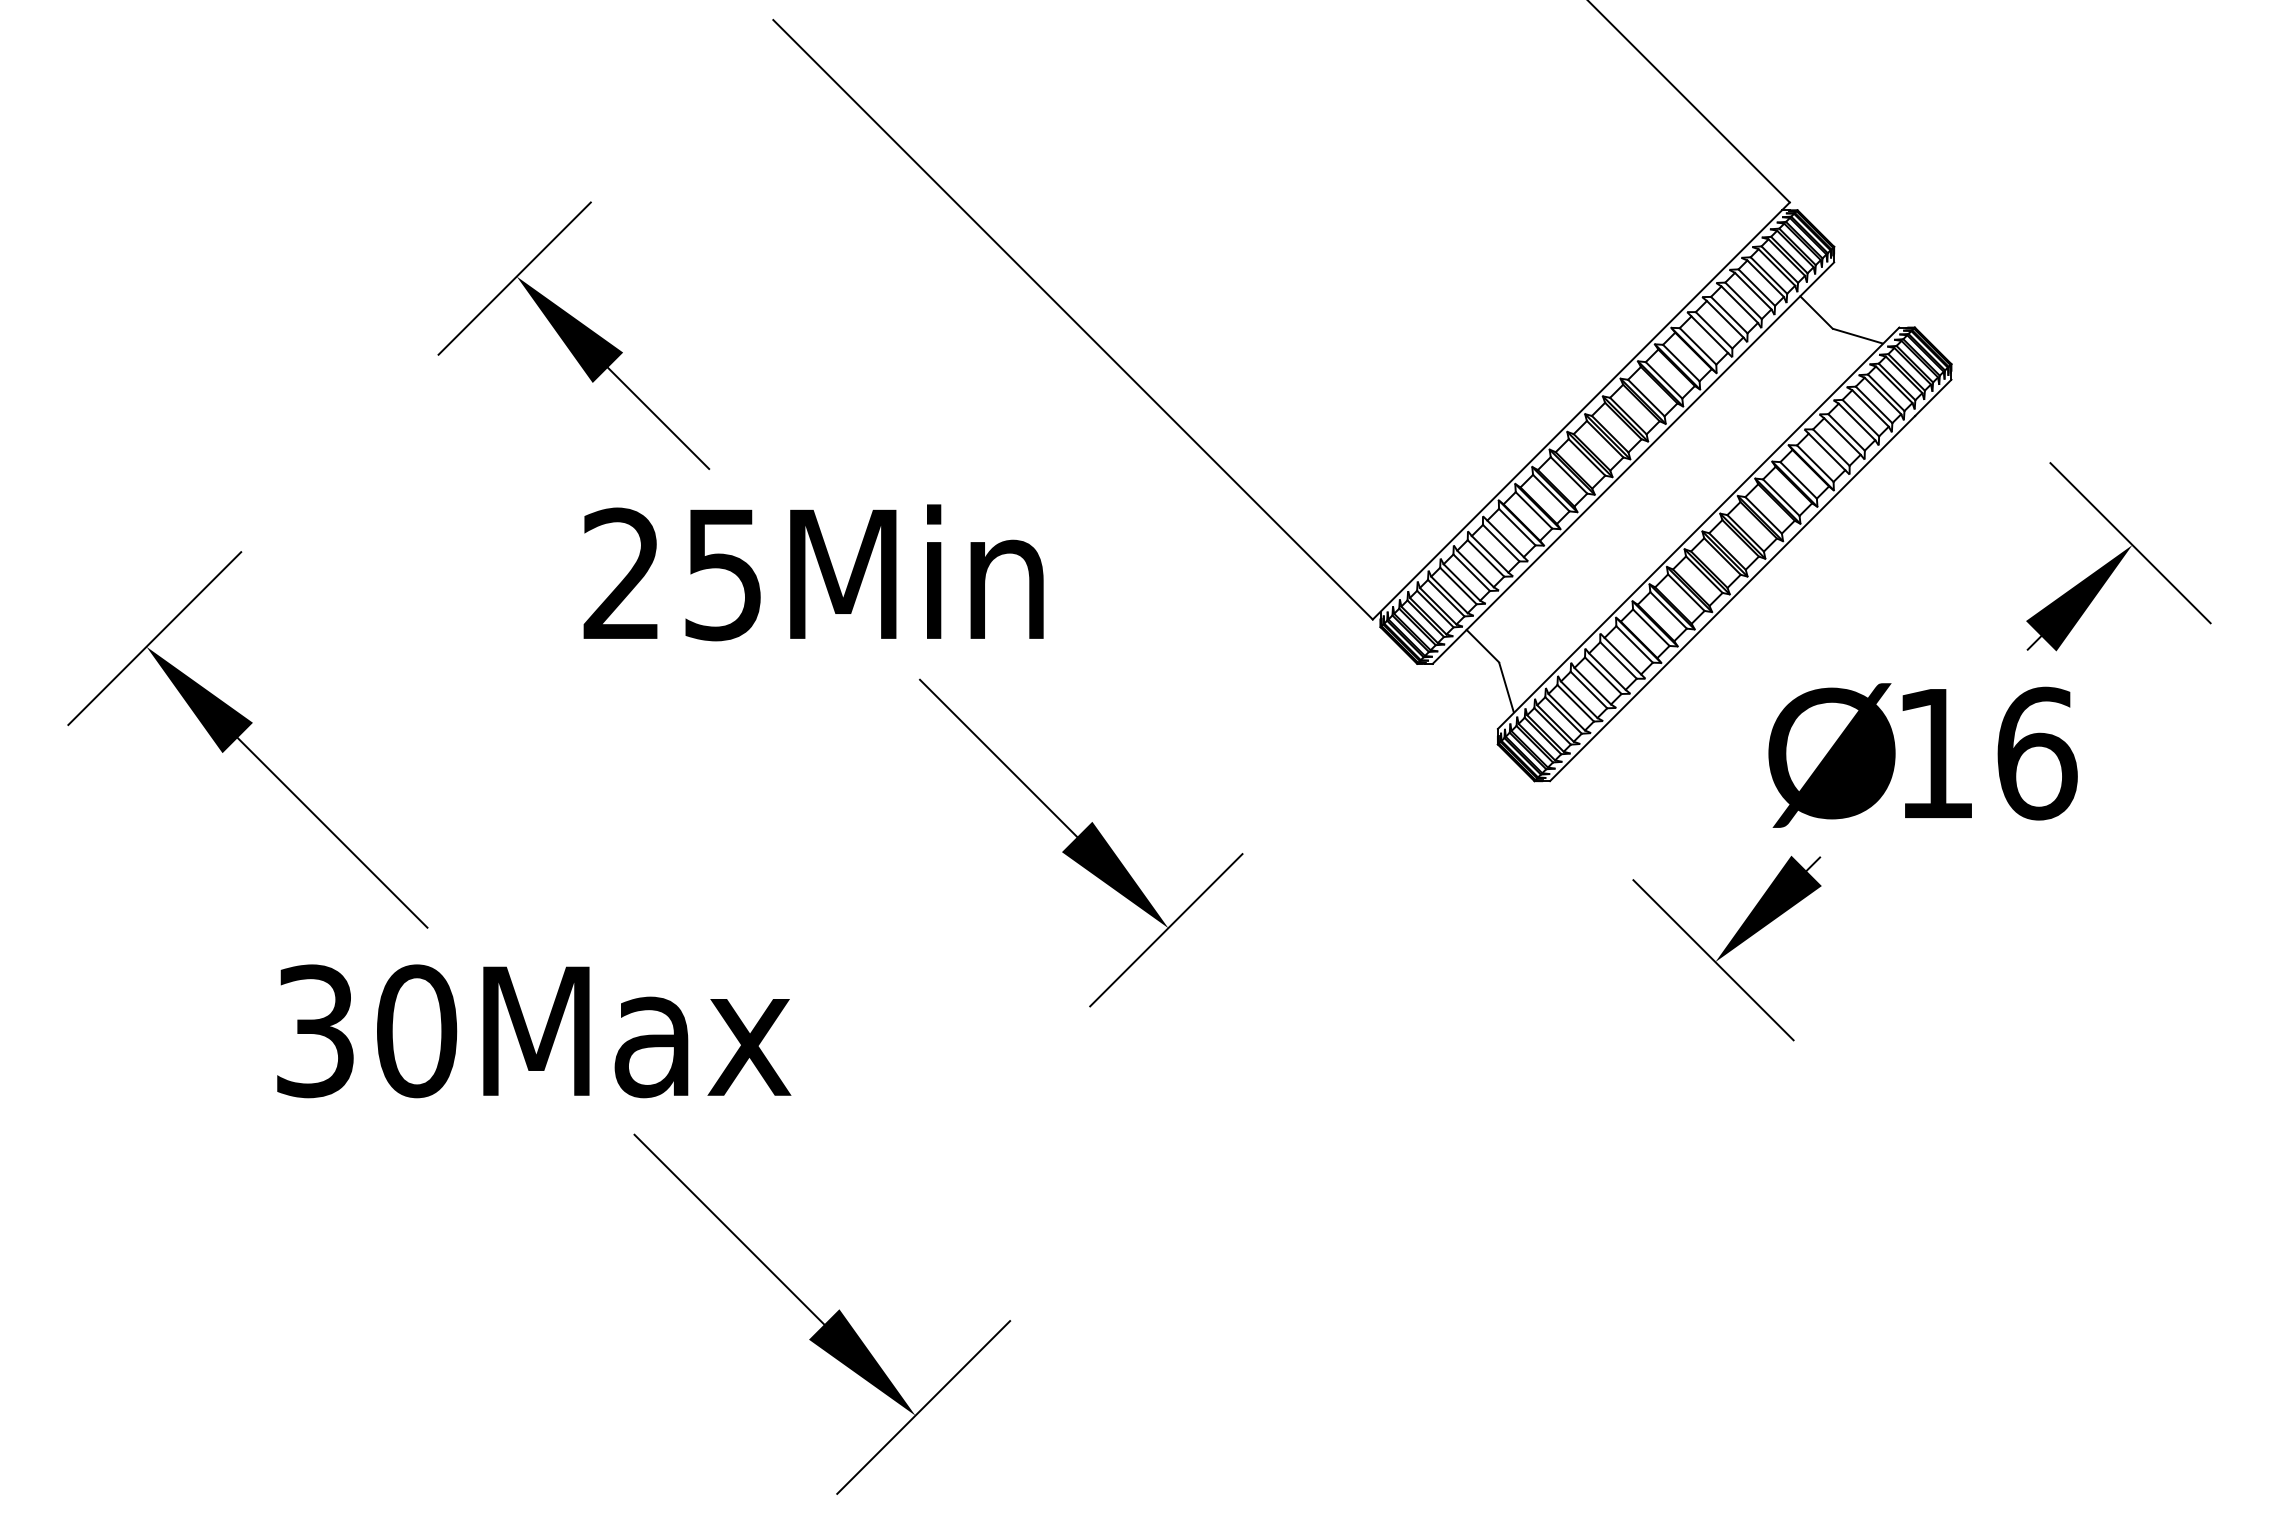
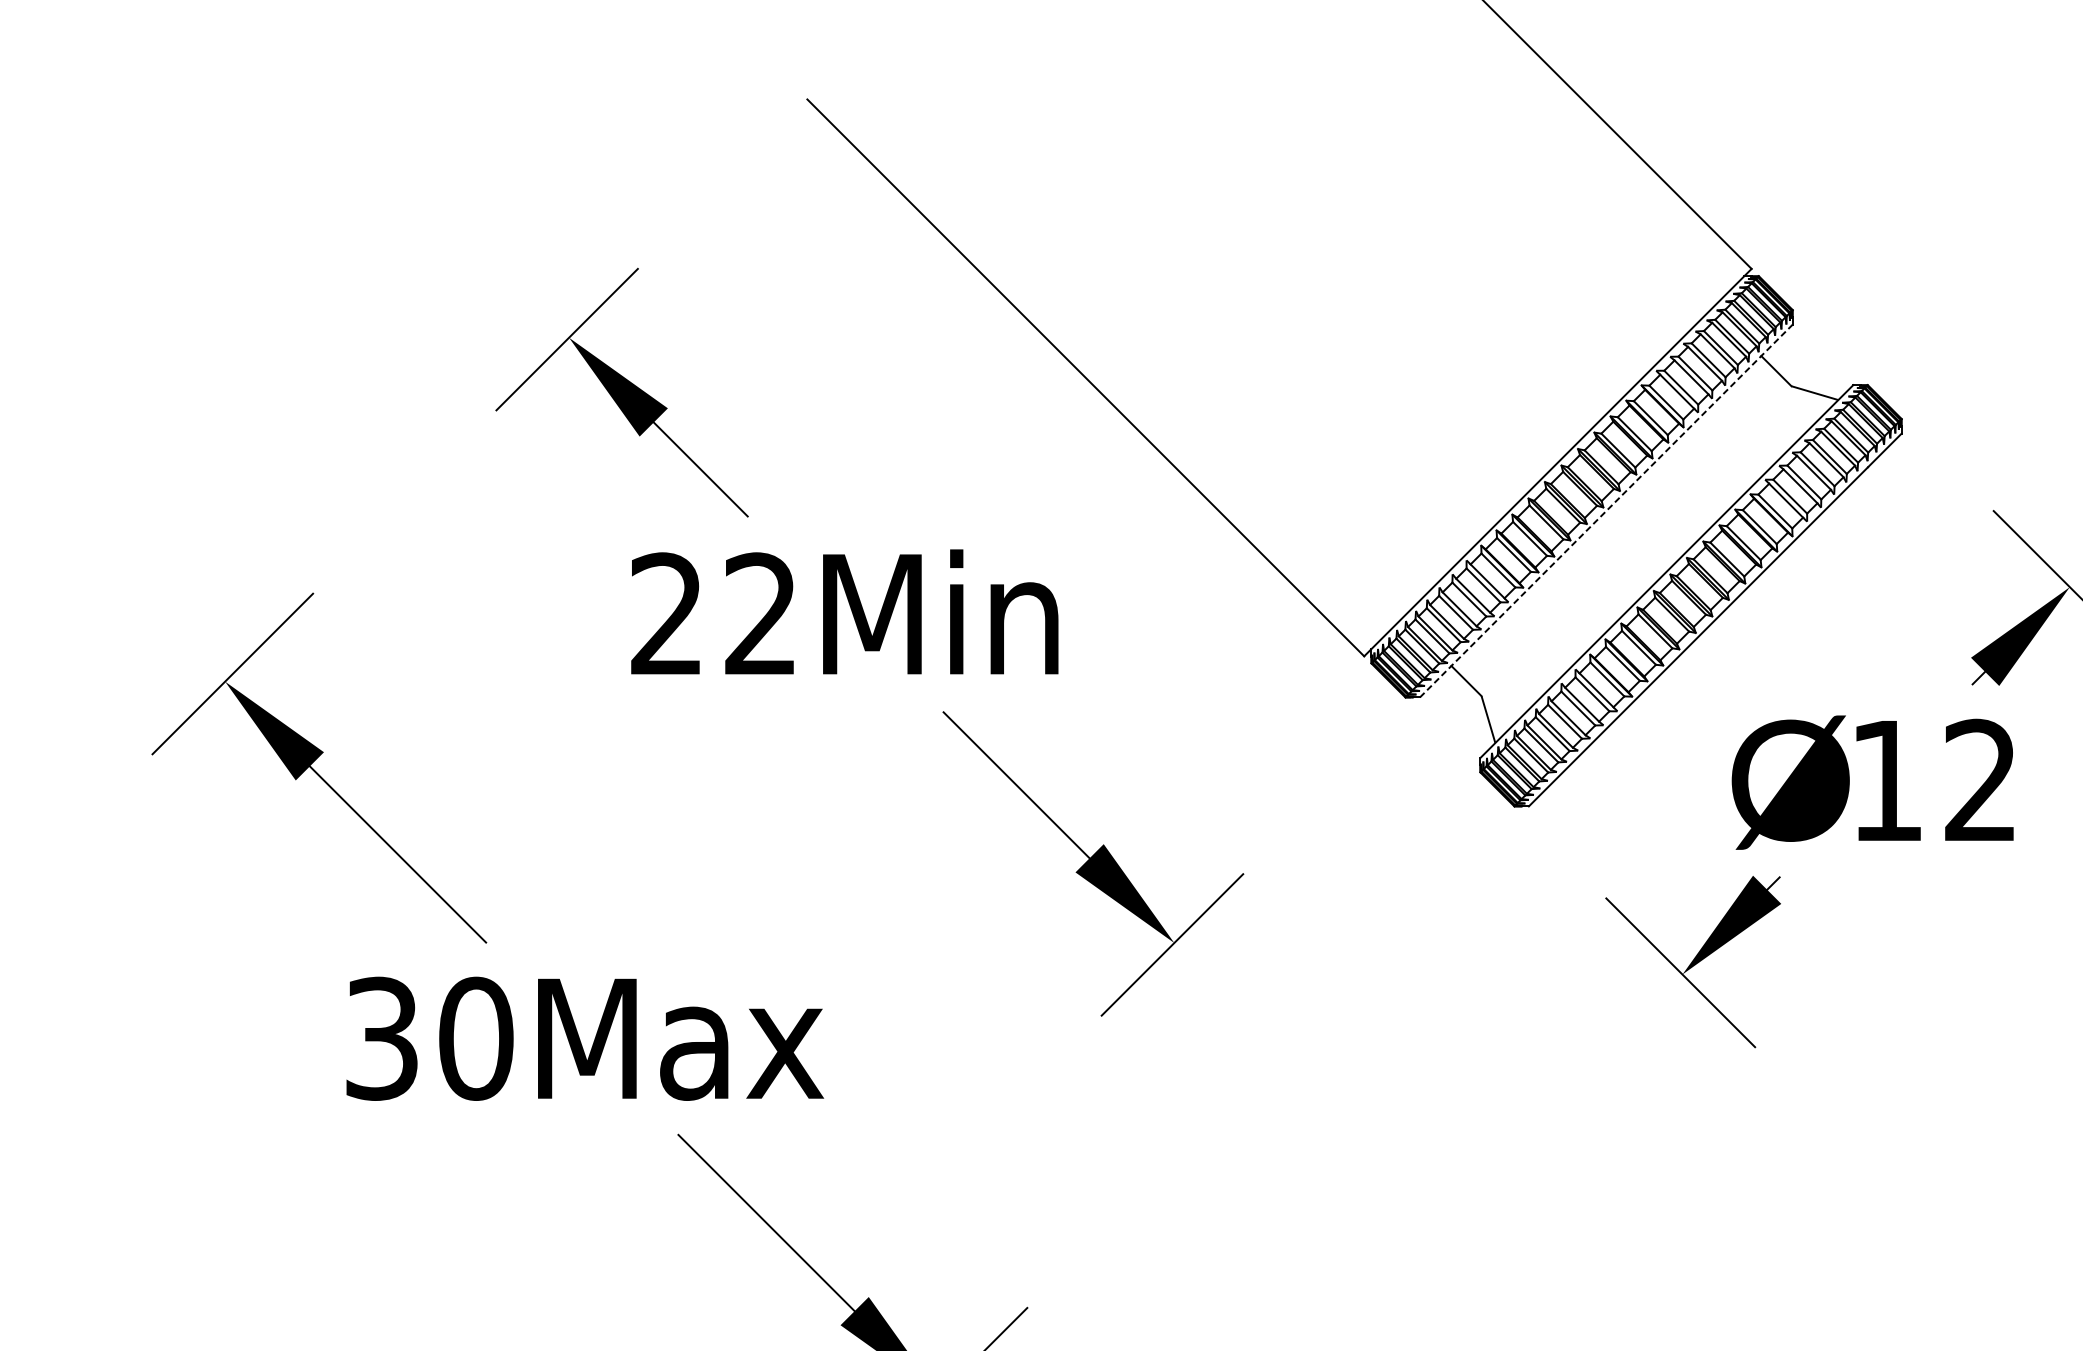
line: (1633, 463) -> (1606, 511), solid -> dashed
text: (722, 574) -> (760, 614), 25Min -> 22Min
text: (2037, 753) -> (1981, 780), 16 -> 12

